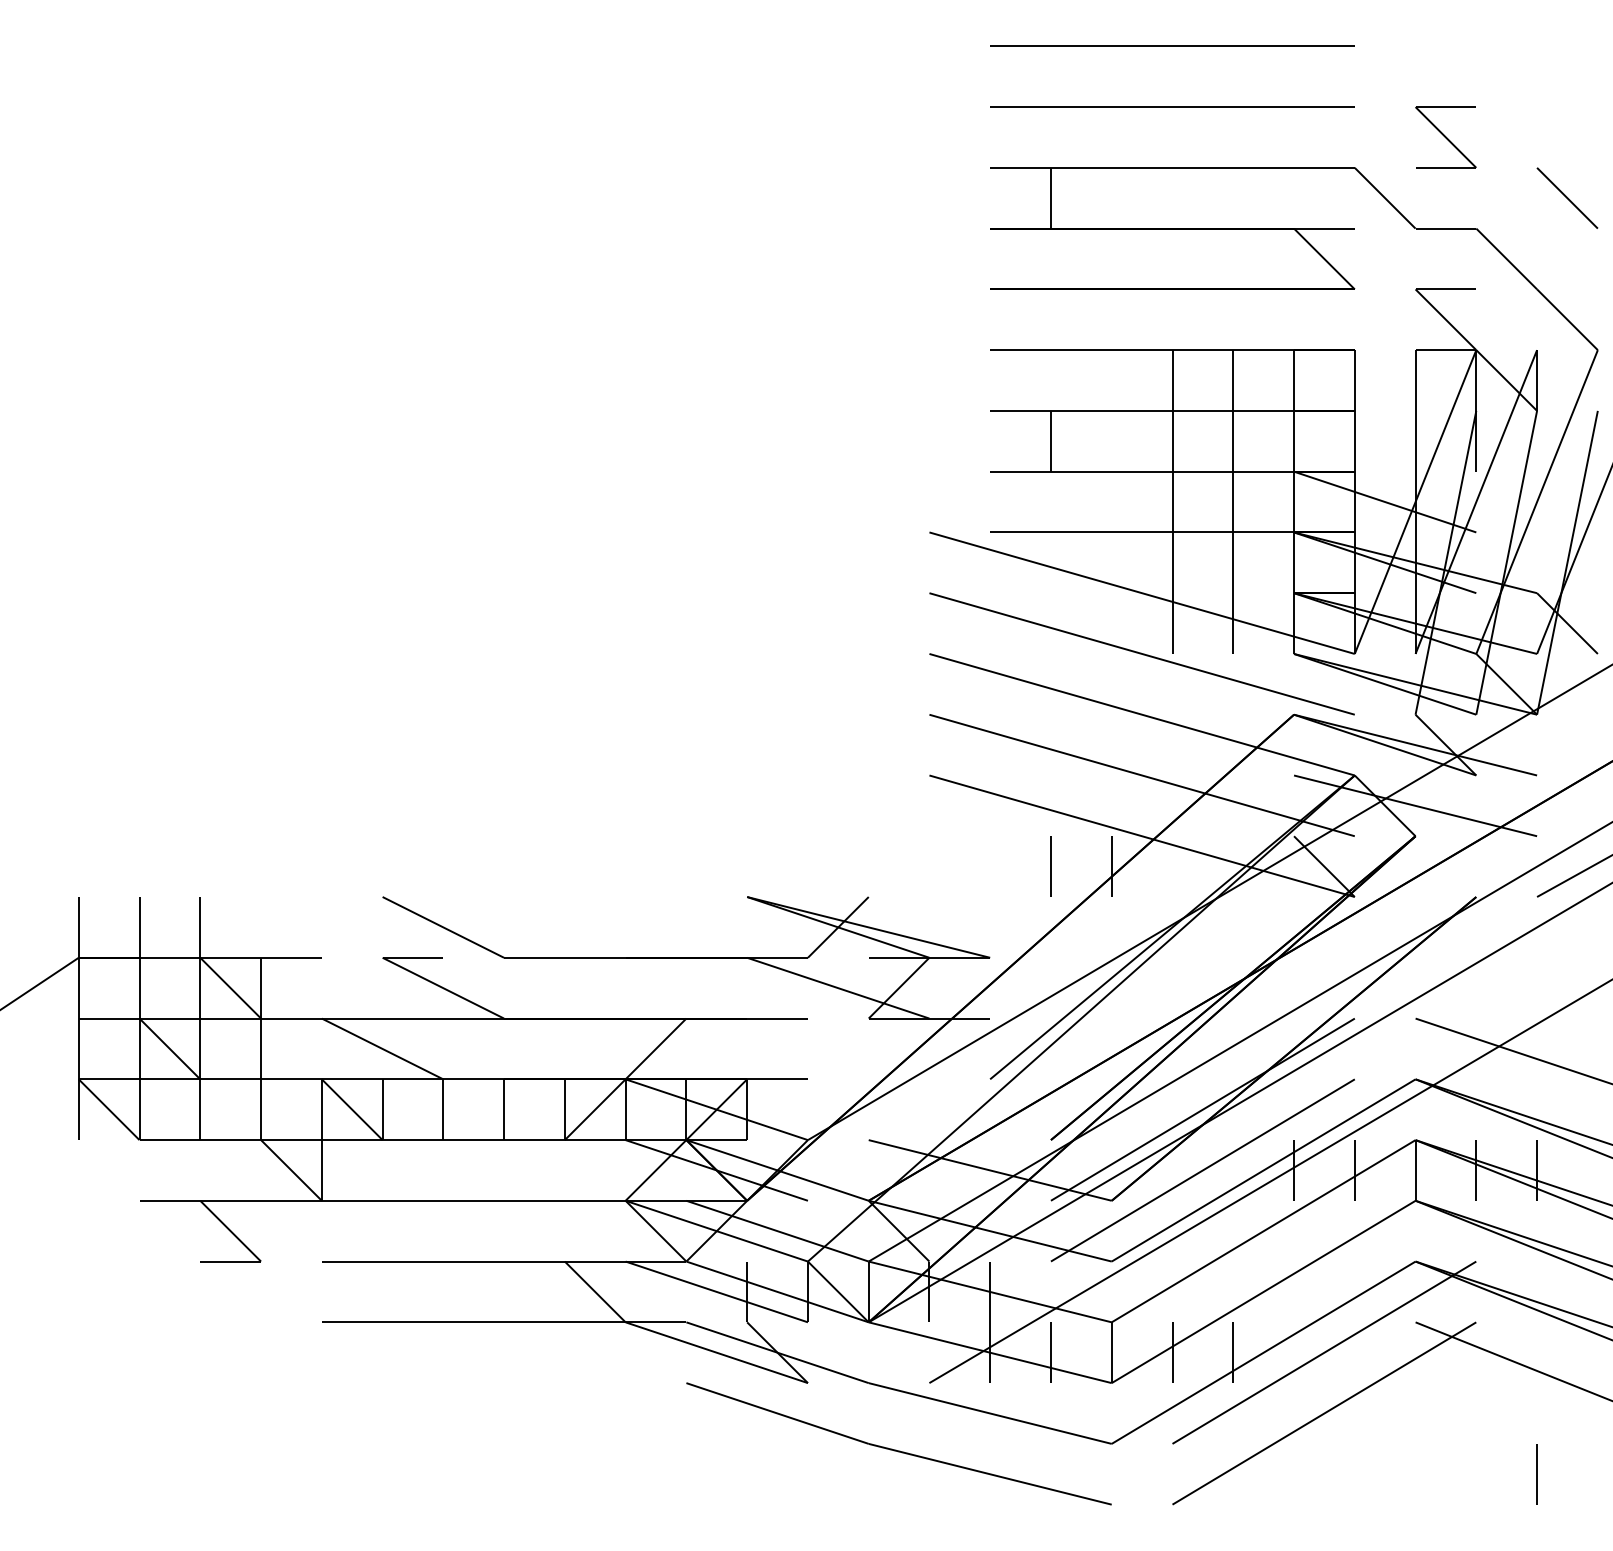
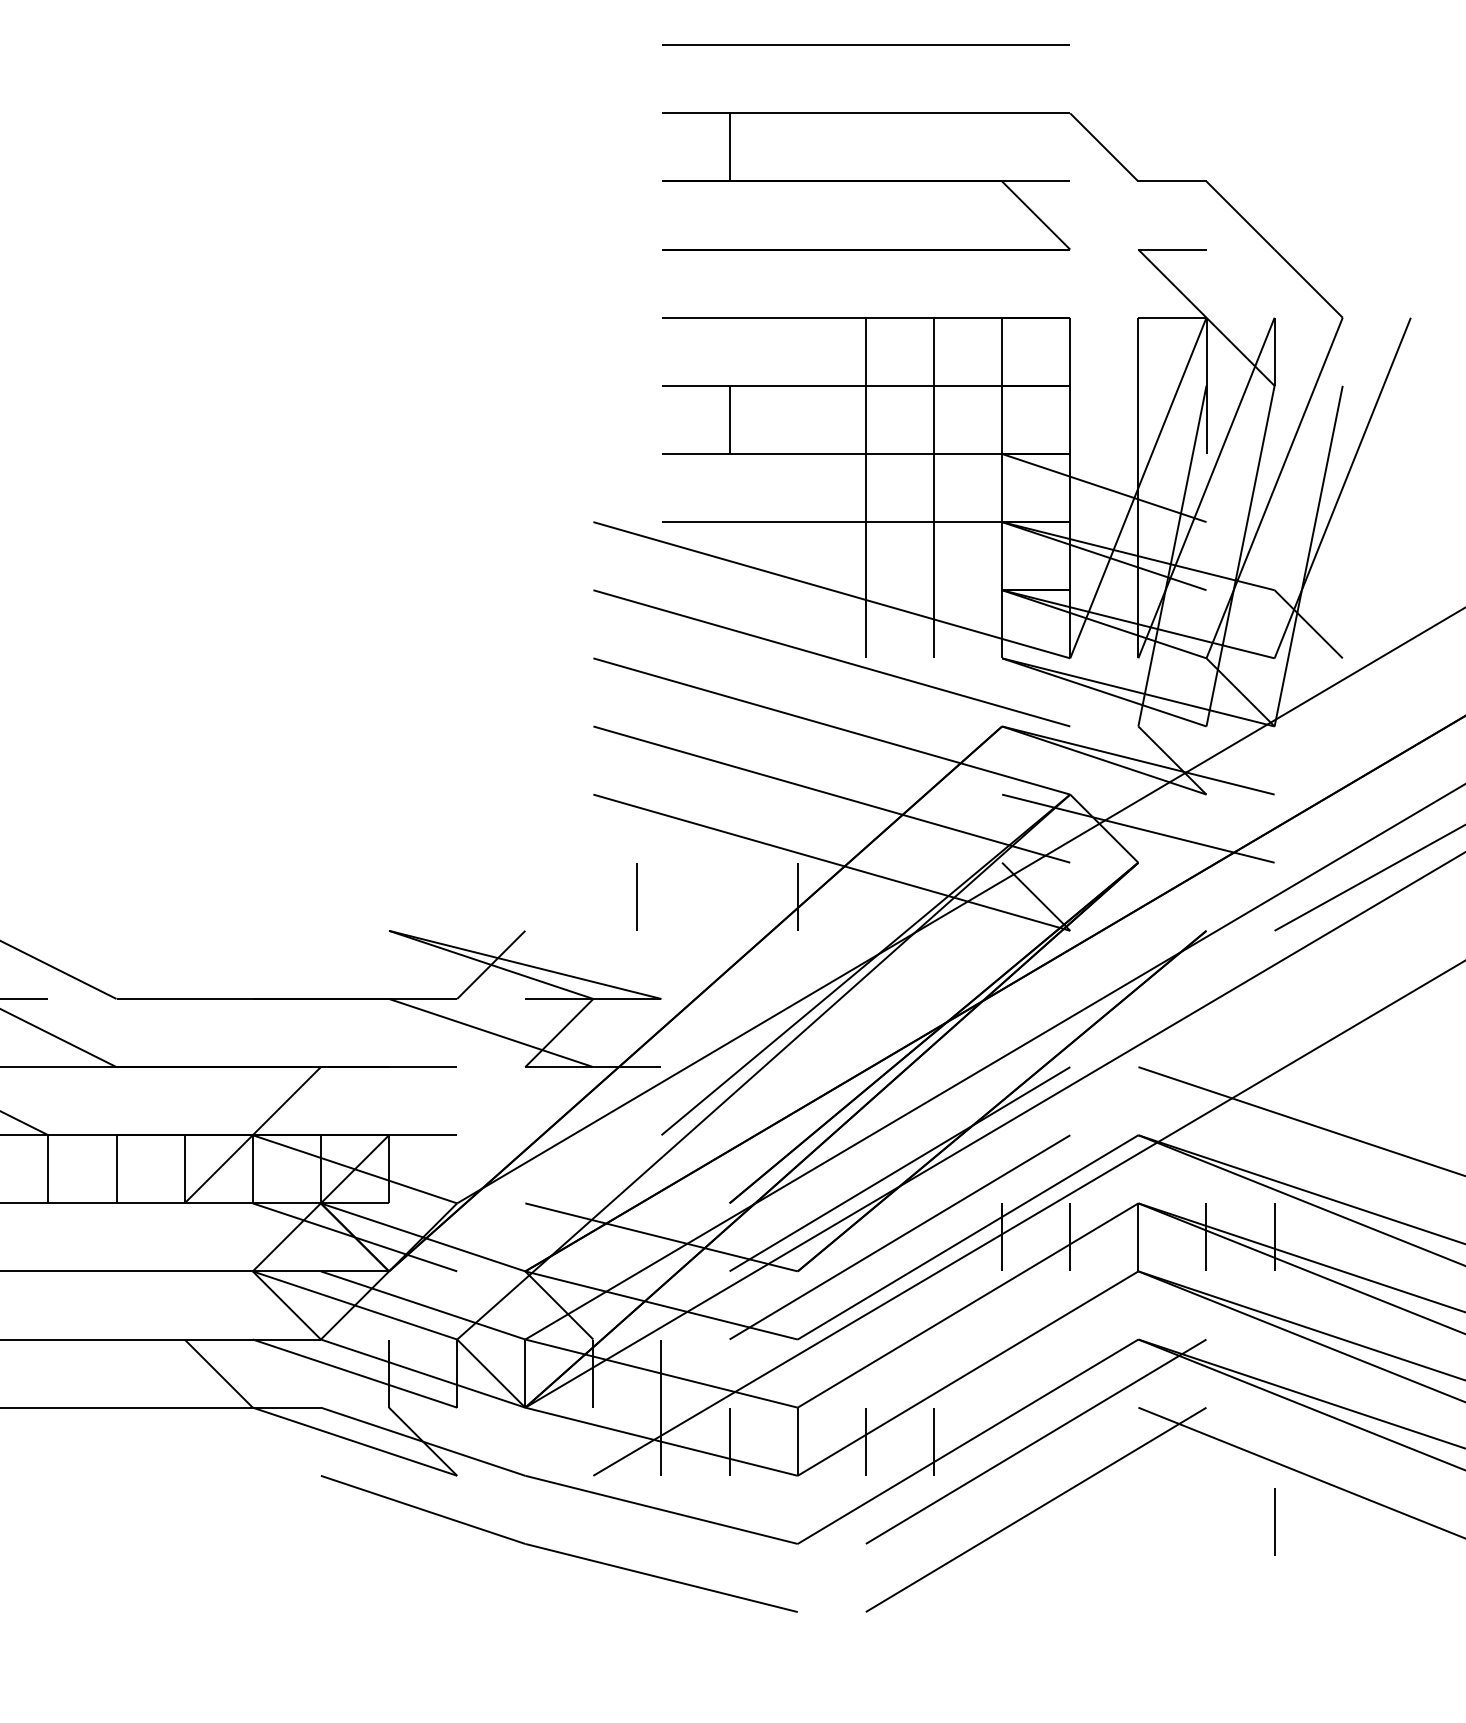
part: (1445, 137) -> (1171, 79), removed
line: (1567, 197) -> (1308, 146), removed
line: (1050, 866) -> (636, 896), moved
line: (1536, 1474) -> (1273, 1522), moved

